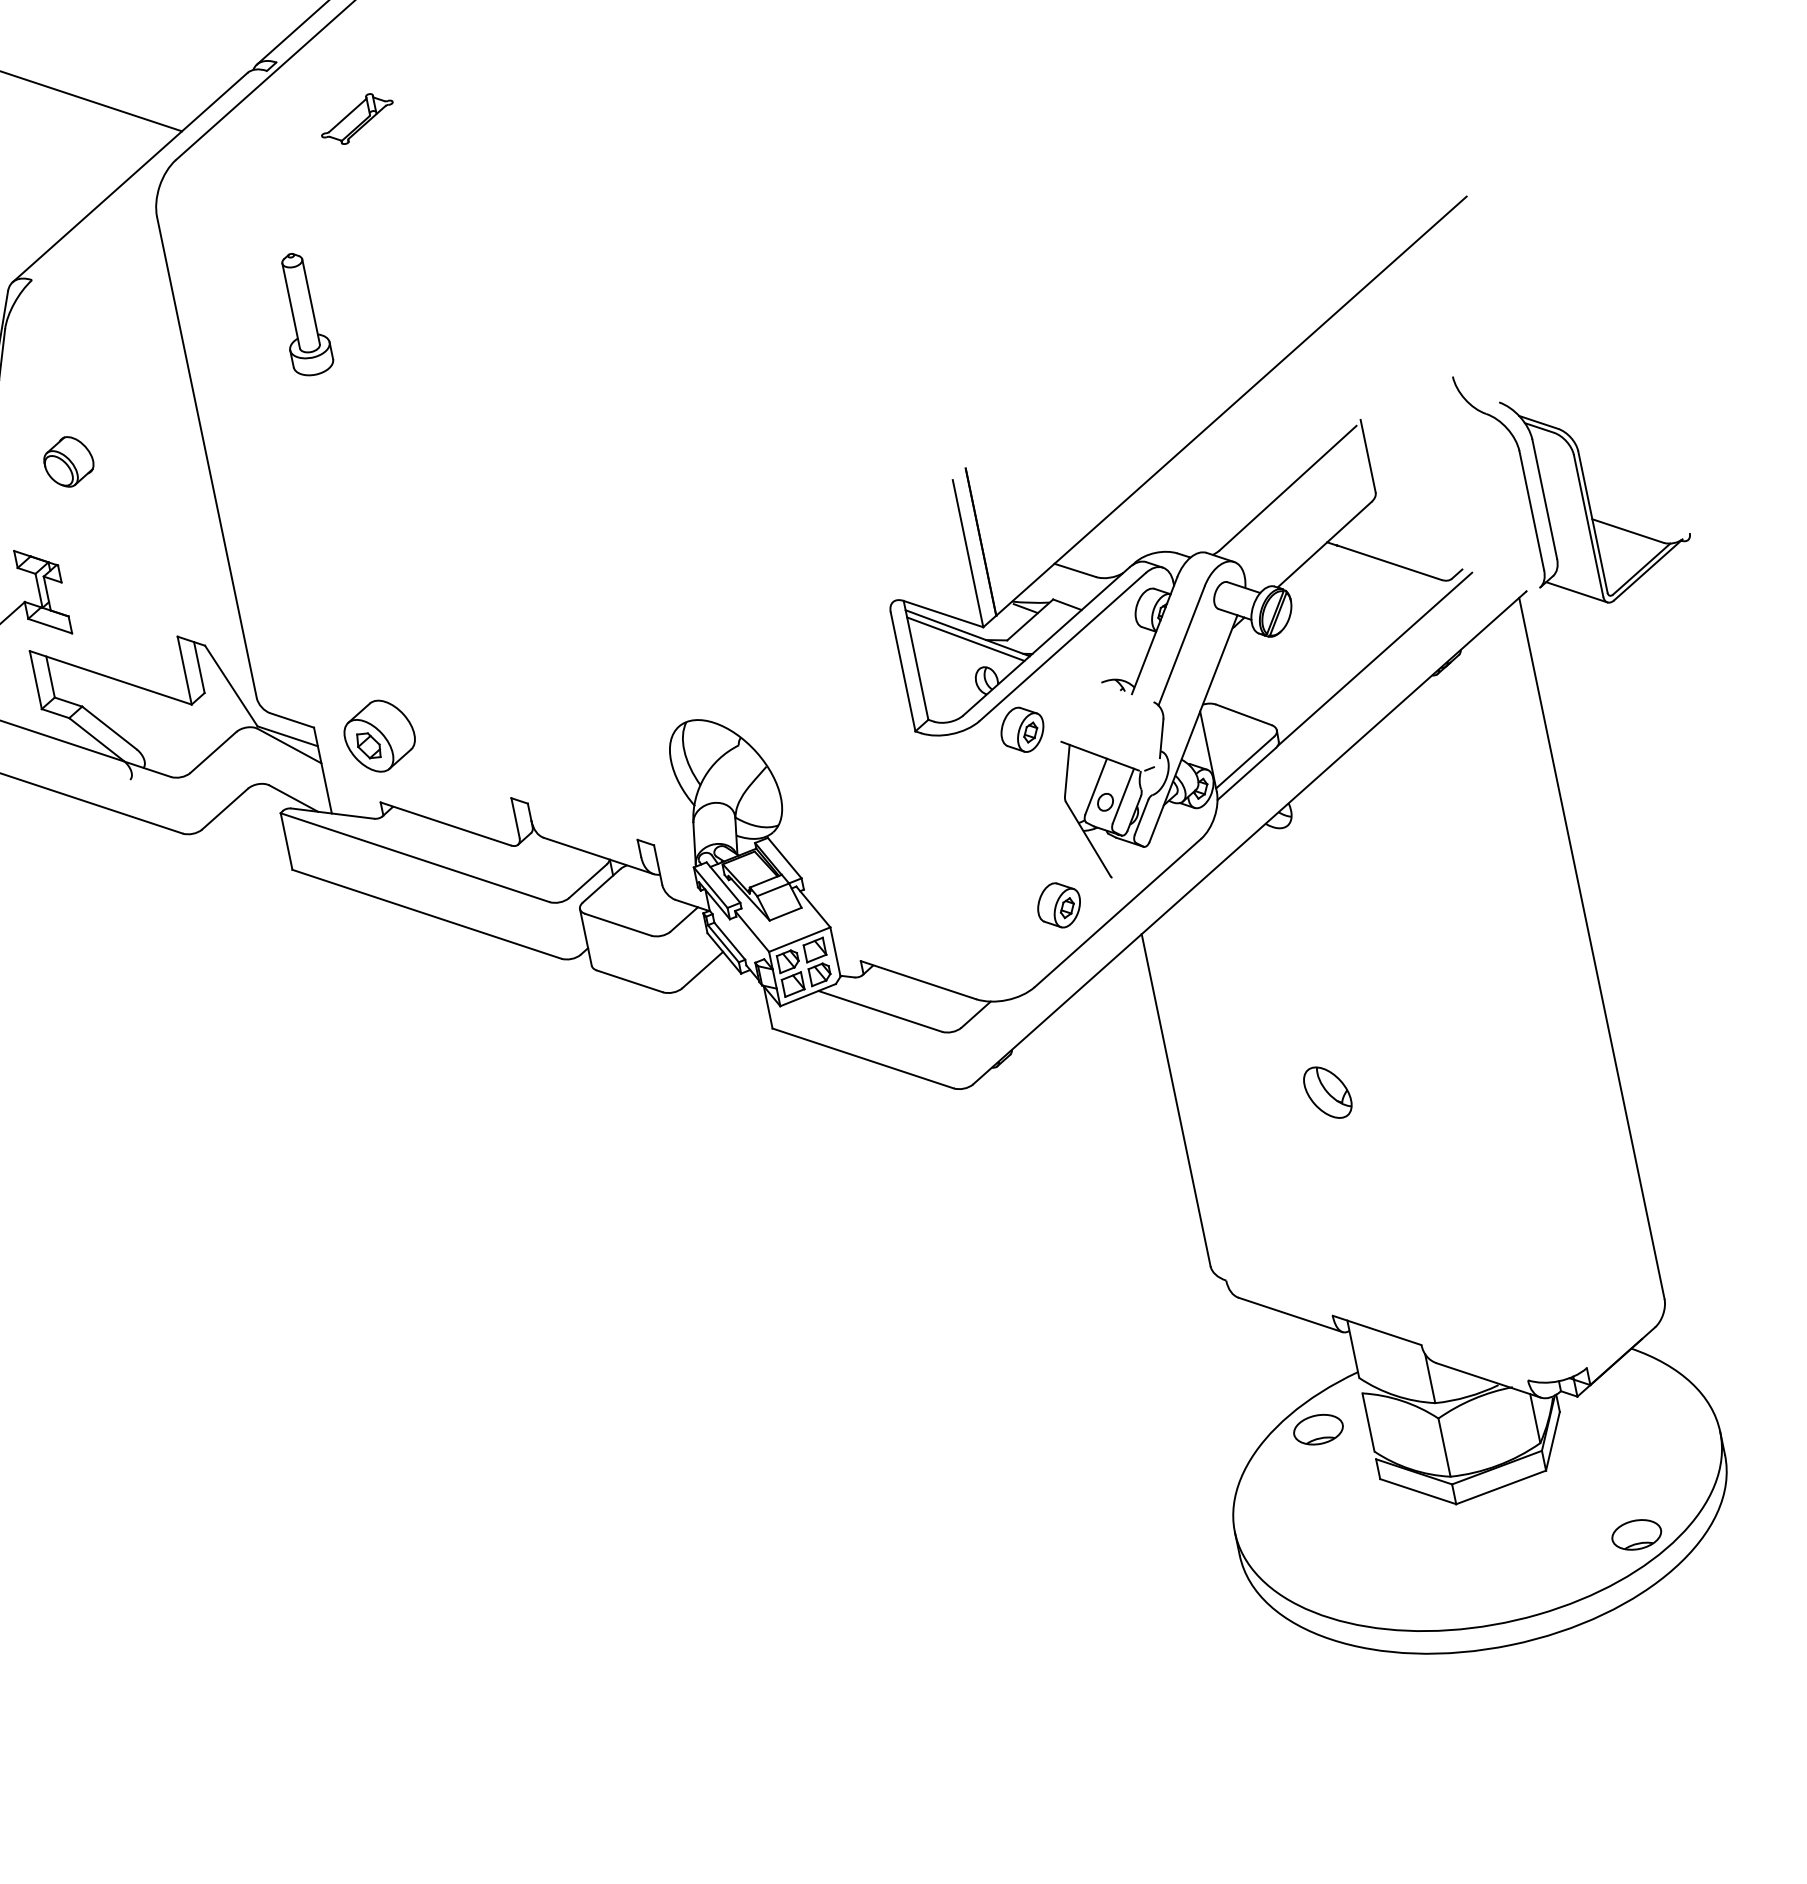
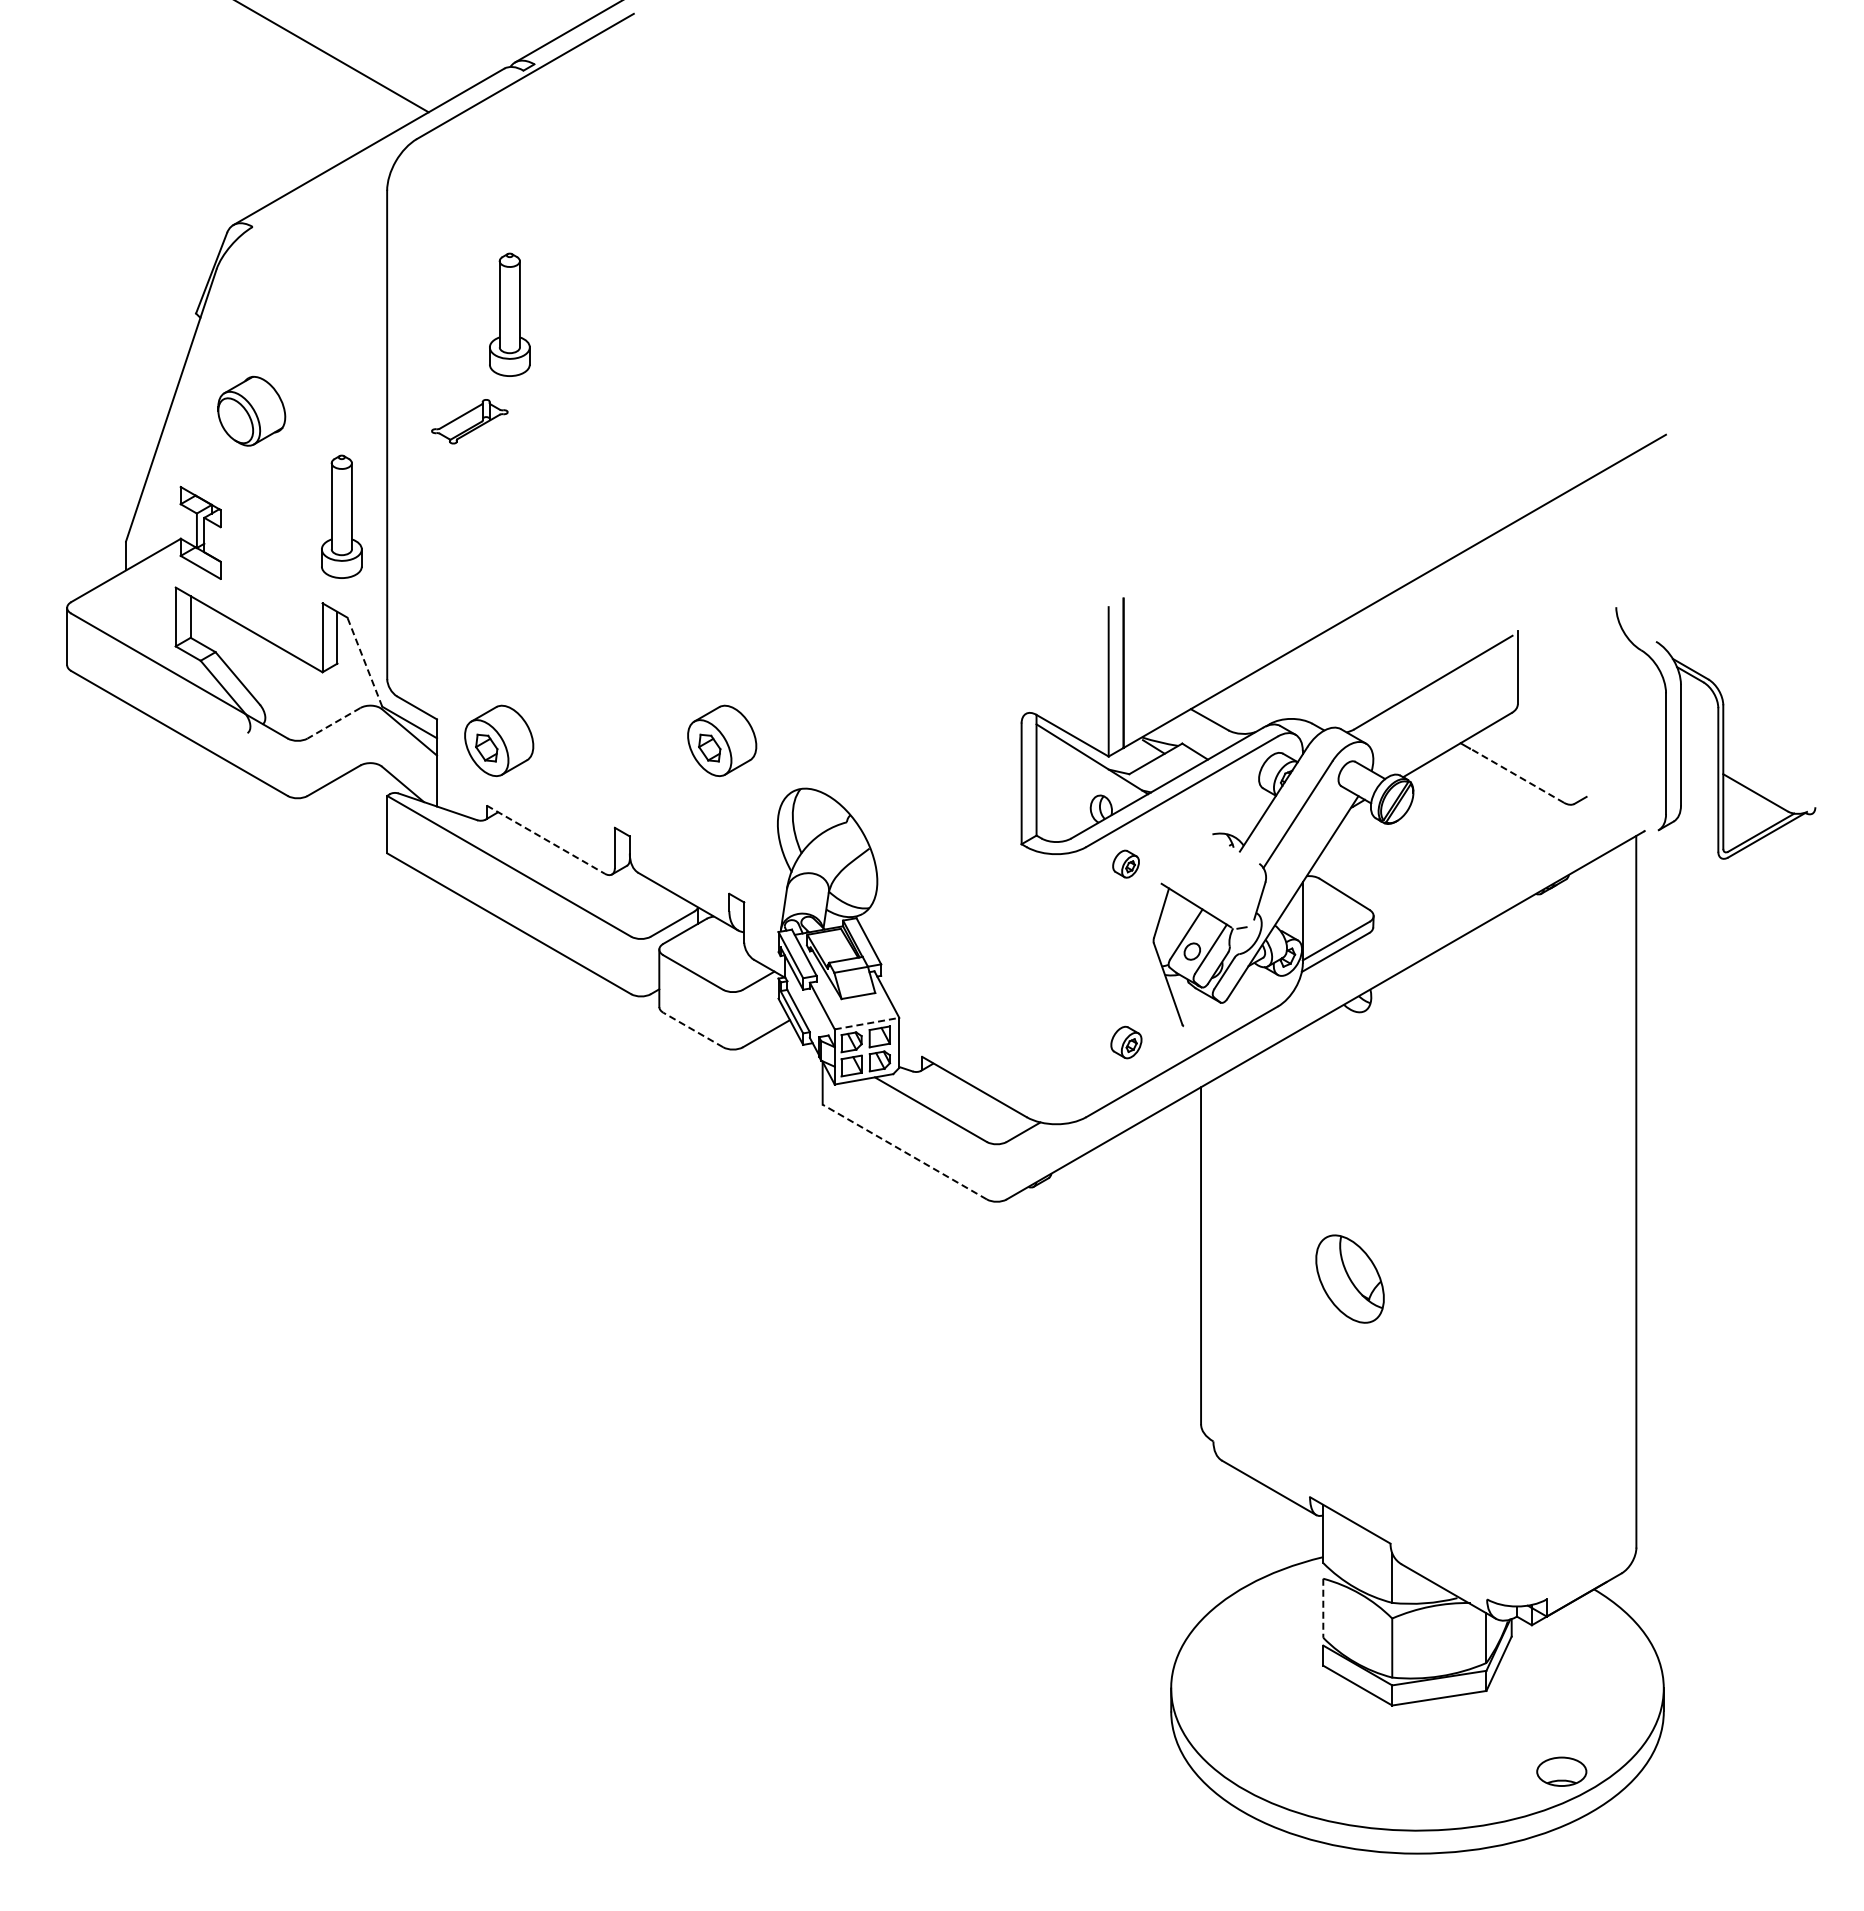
part: (356, 118) -> (469, 421), moved
part: (68, 461) -> (251, 410), size x1.4
part: (178, 547) -> (341, 516), added
line: (1388, 562) -> (1516, 775), solid -> dashed
line: (1576, 592) -> (1693, 842), removed
line: (966, 638) -> (1089, 764), removed
line: (1374, 659) -> (1483, 866), removed
line: (231, 686) -> (364, 662), solid -> dashed
part: (599, 690) -> (722, 740), added
part: (1021, 729) -> (1125, 863), size x0.6
line: (212, 752) -> (333, 723), solid -> dashed
line: (446, 823) -> (546, 839), solid -> dashed
part: (1059, 905) -> (1126, 1042), size x0.7
line: (800, 939) -> (867, 1023), solid -> dashed
line: (629, 981) -> (692, 1029), solid -> dashed
line: (862, 1058) -> (904, 1152), solid -> dashed
part: (1327, 1092) -> (1350, 1278), size x1.6
line: (1368, 1422) -> (1323, 1608), solid -> dashed
part: (1317, 1430) -> (1272, 1605), removed

